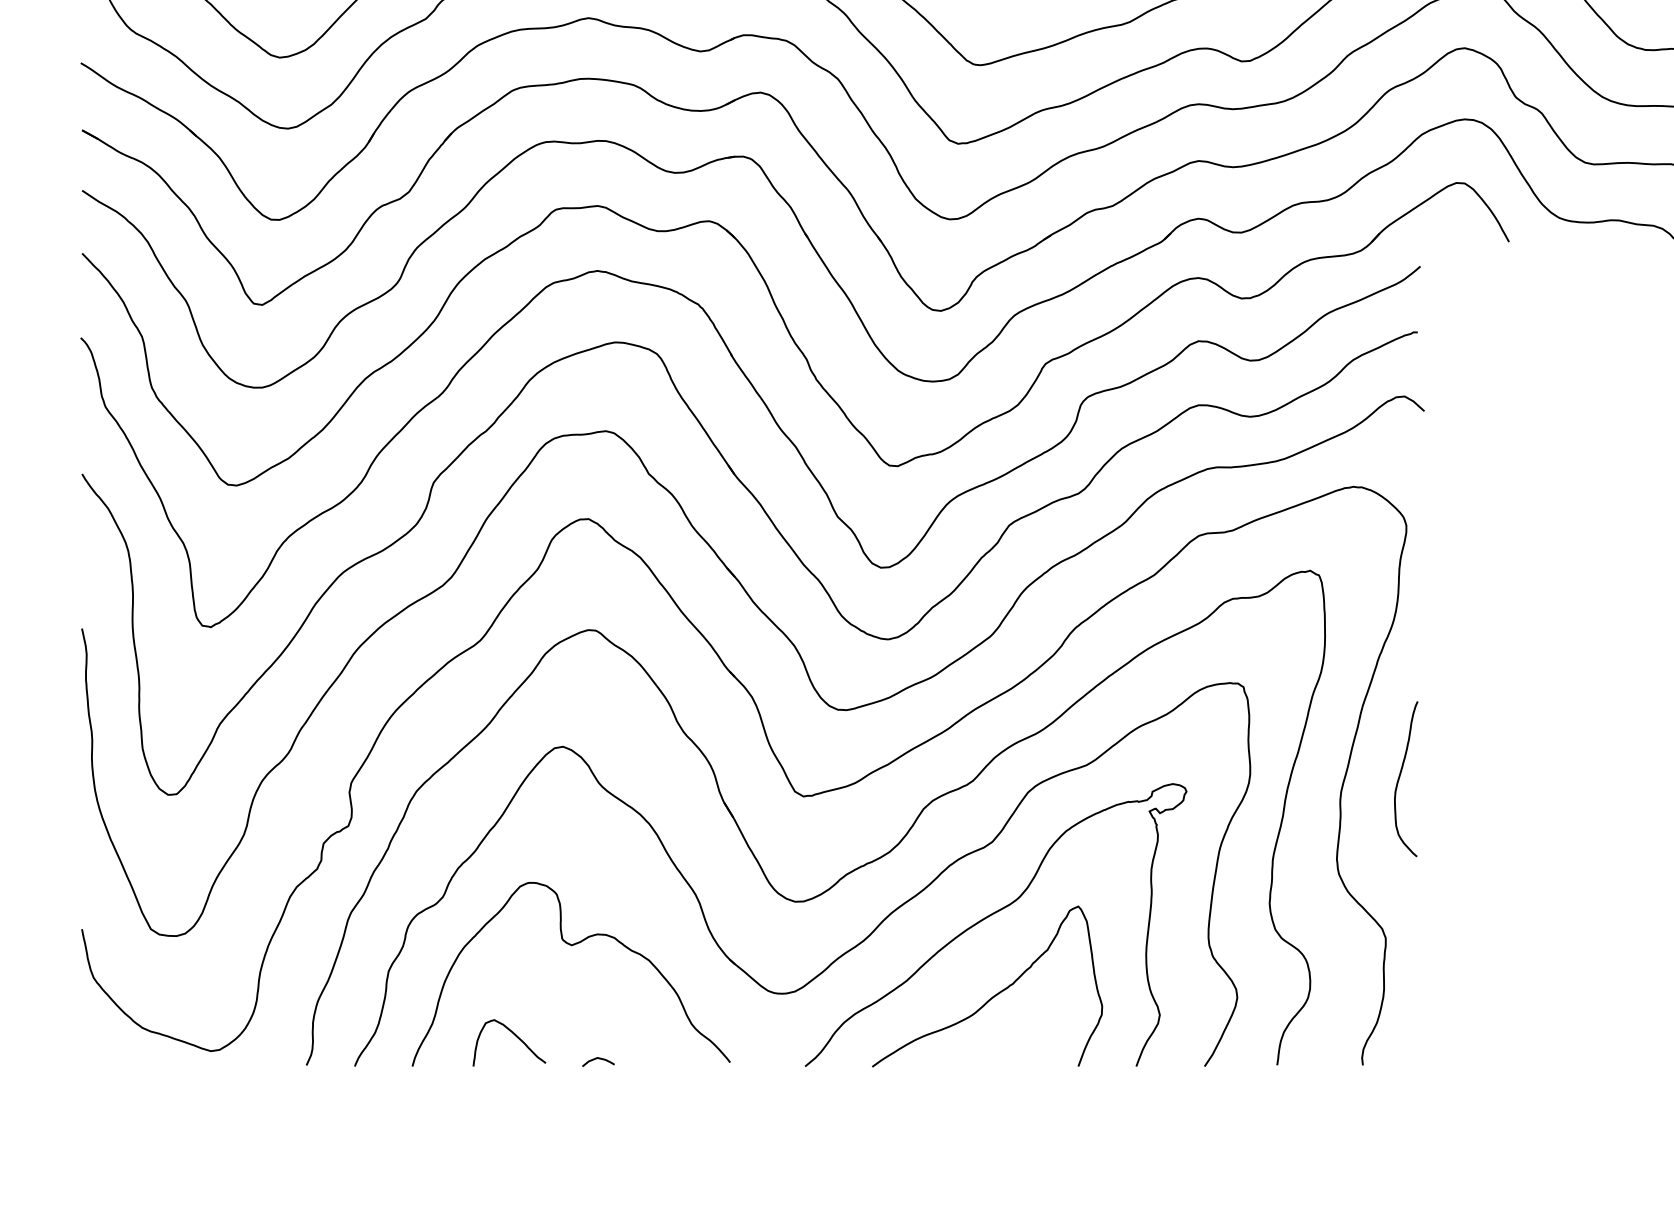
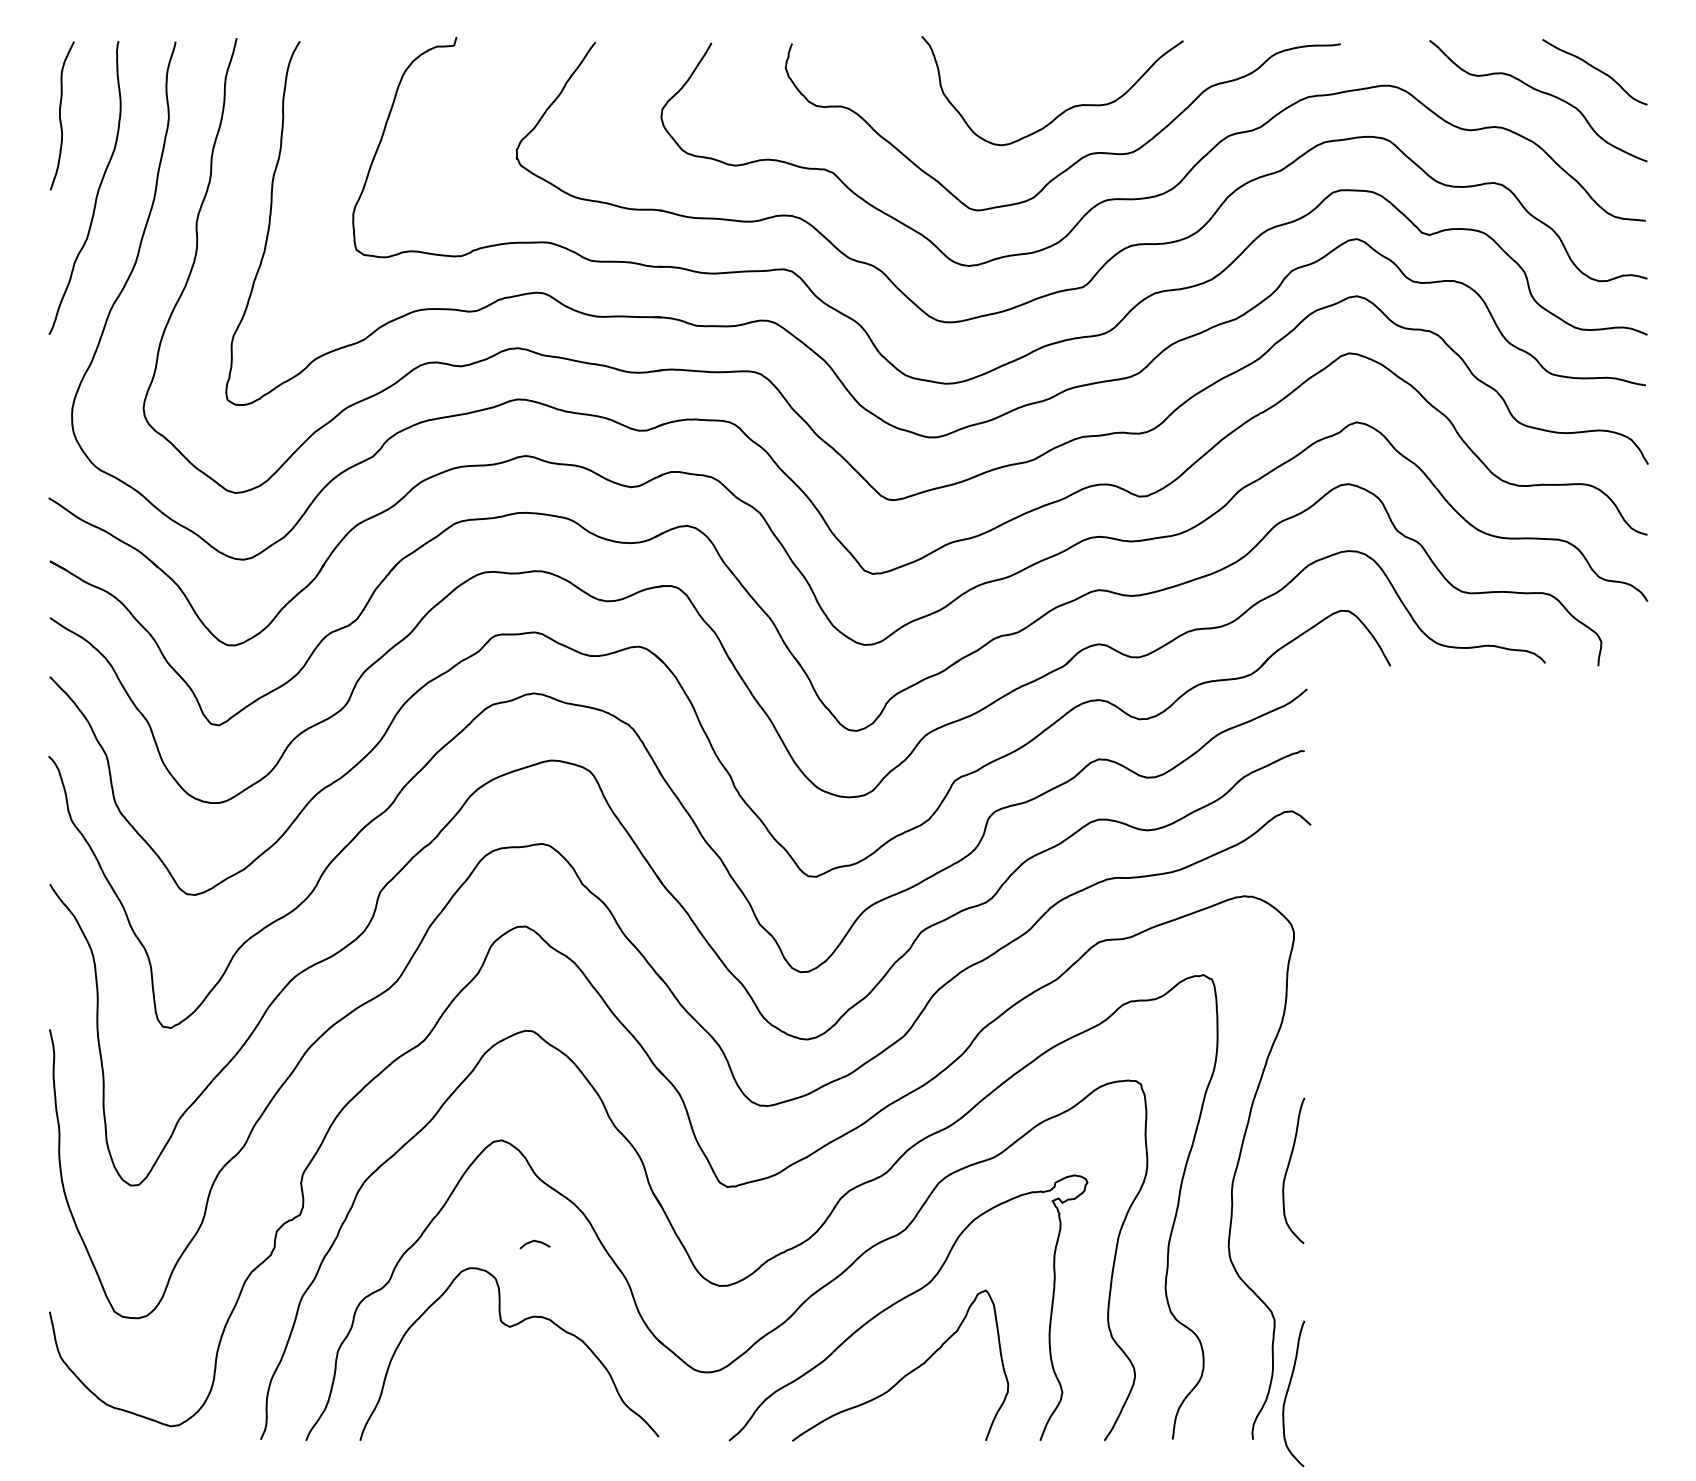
curve: (1400, 1015) -> (1288, 1392), added
curve: (514, 1036) -> (456, 1412), removed
curve: (595, 1059) -> (532, 1242), moved

